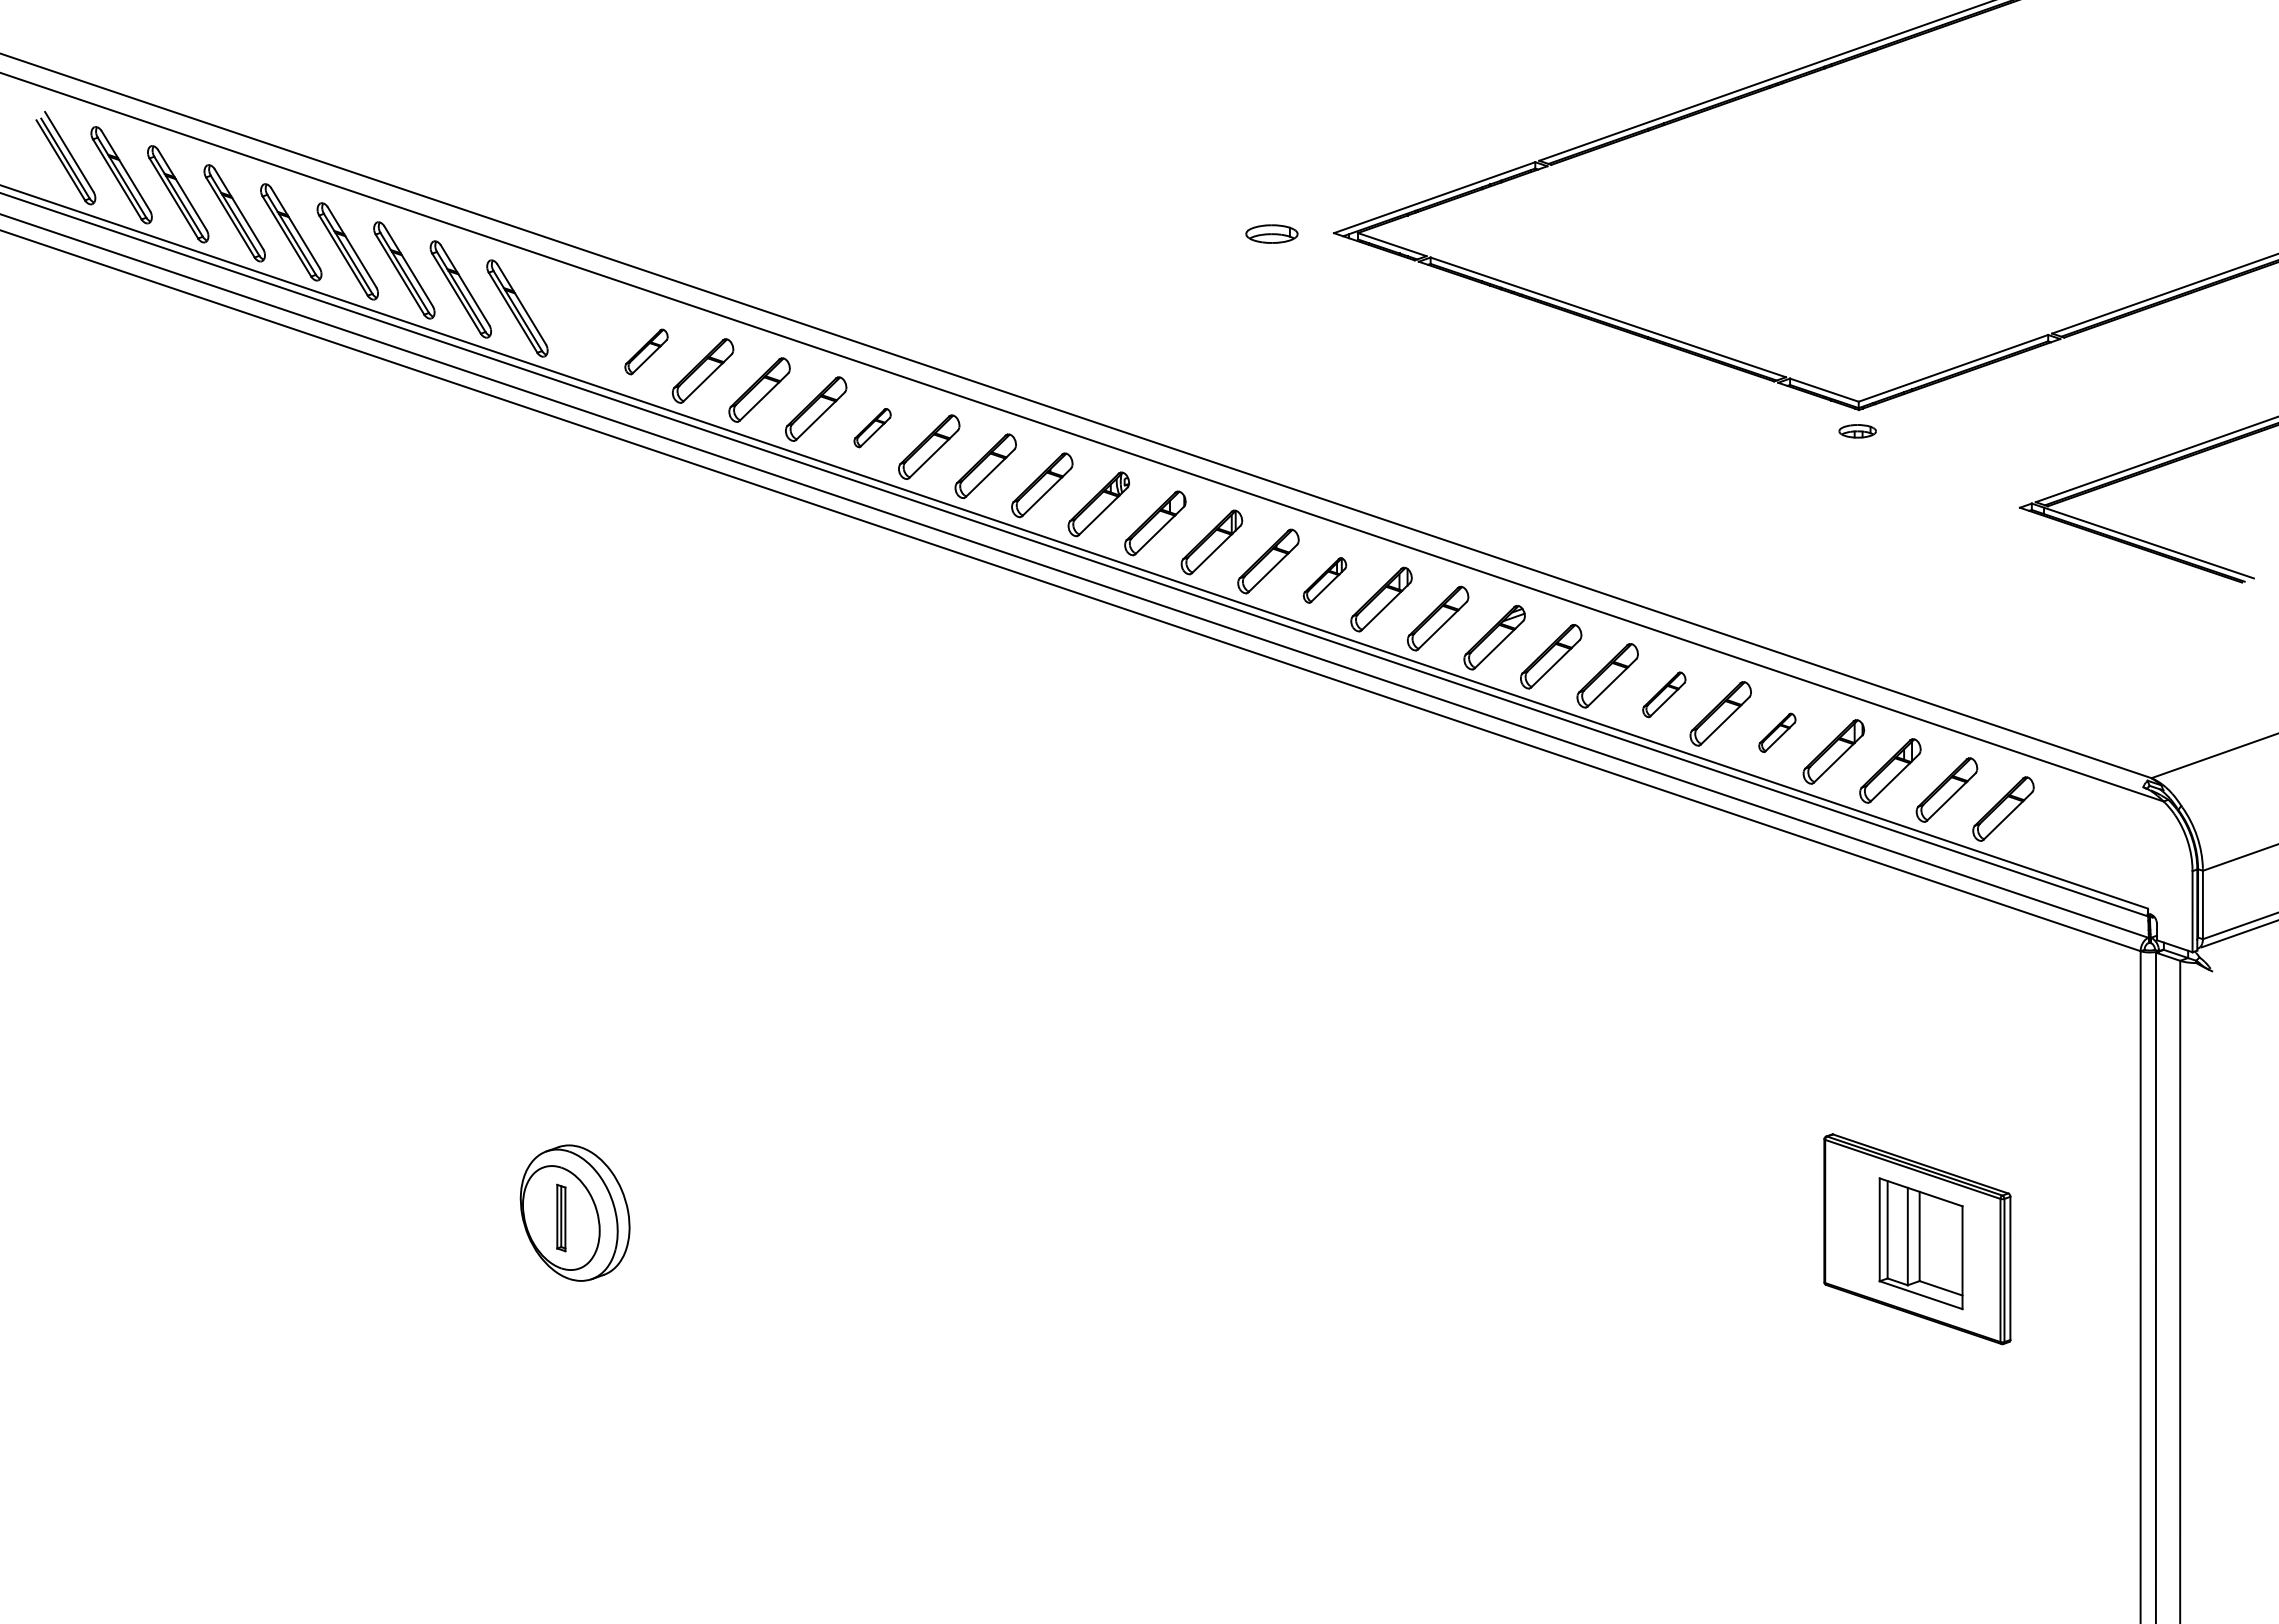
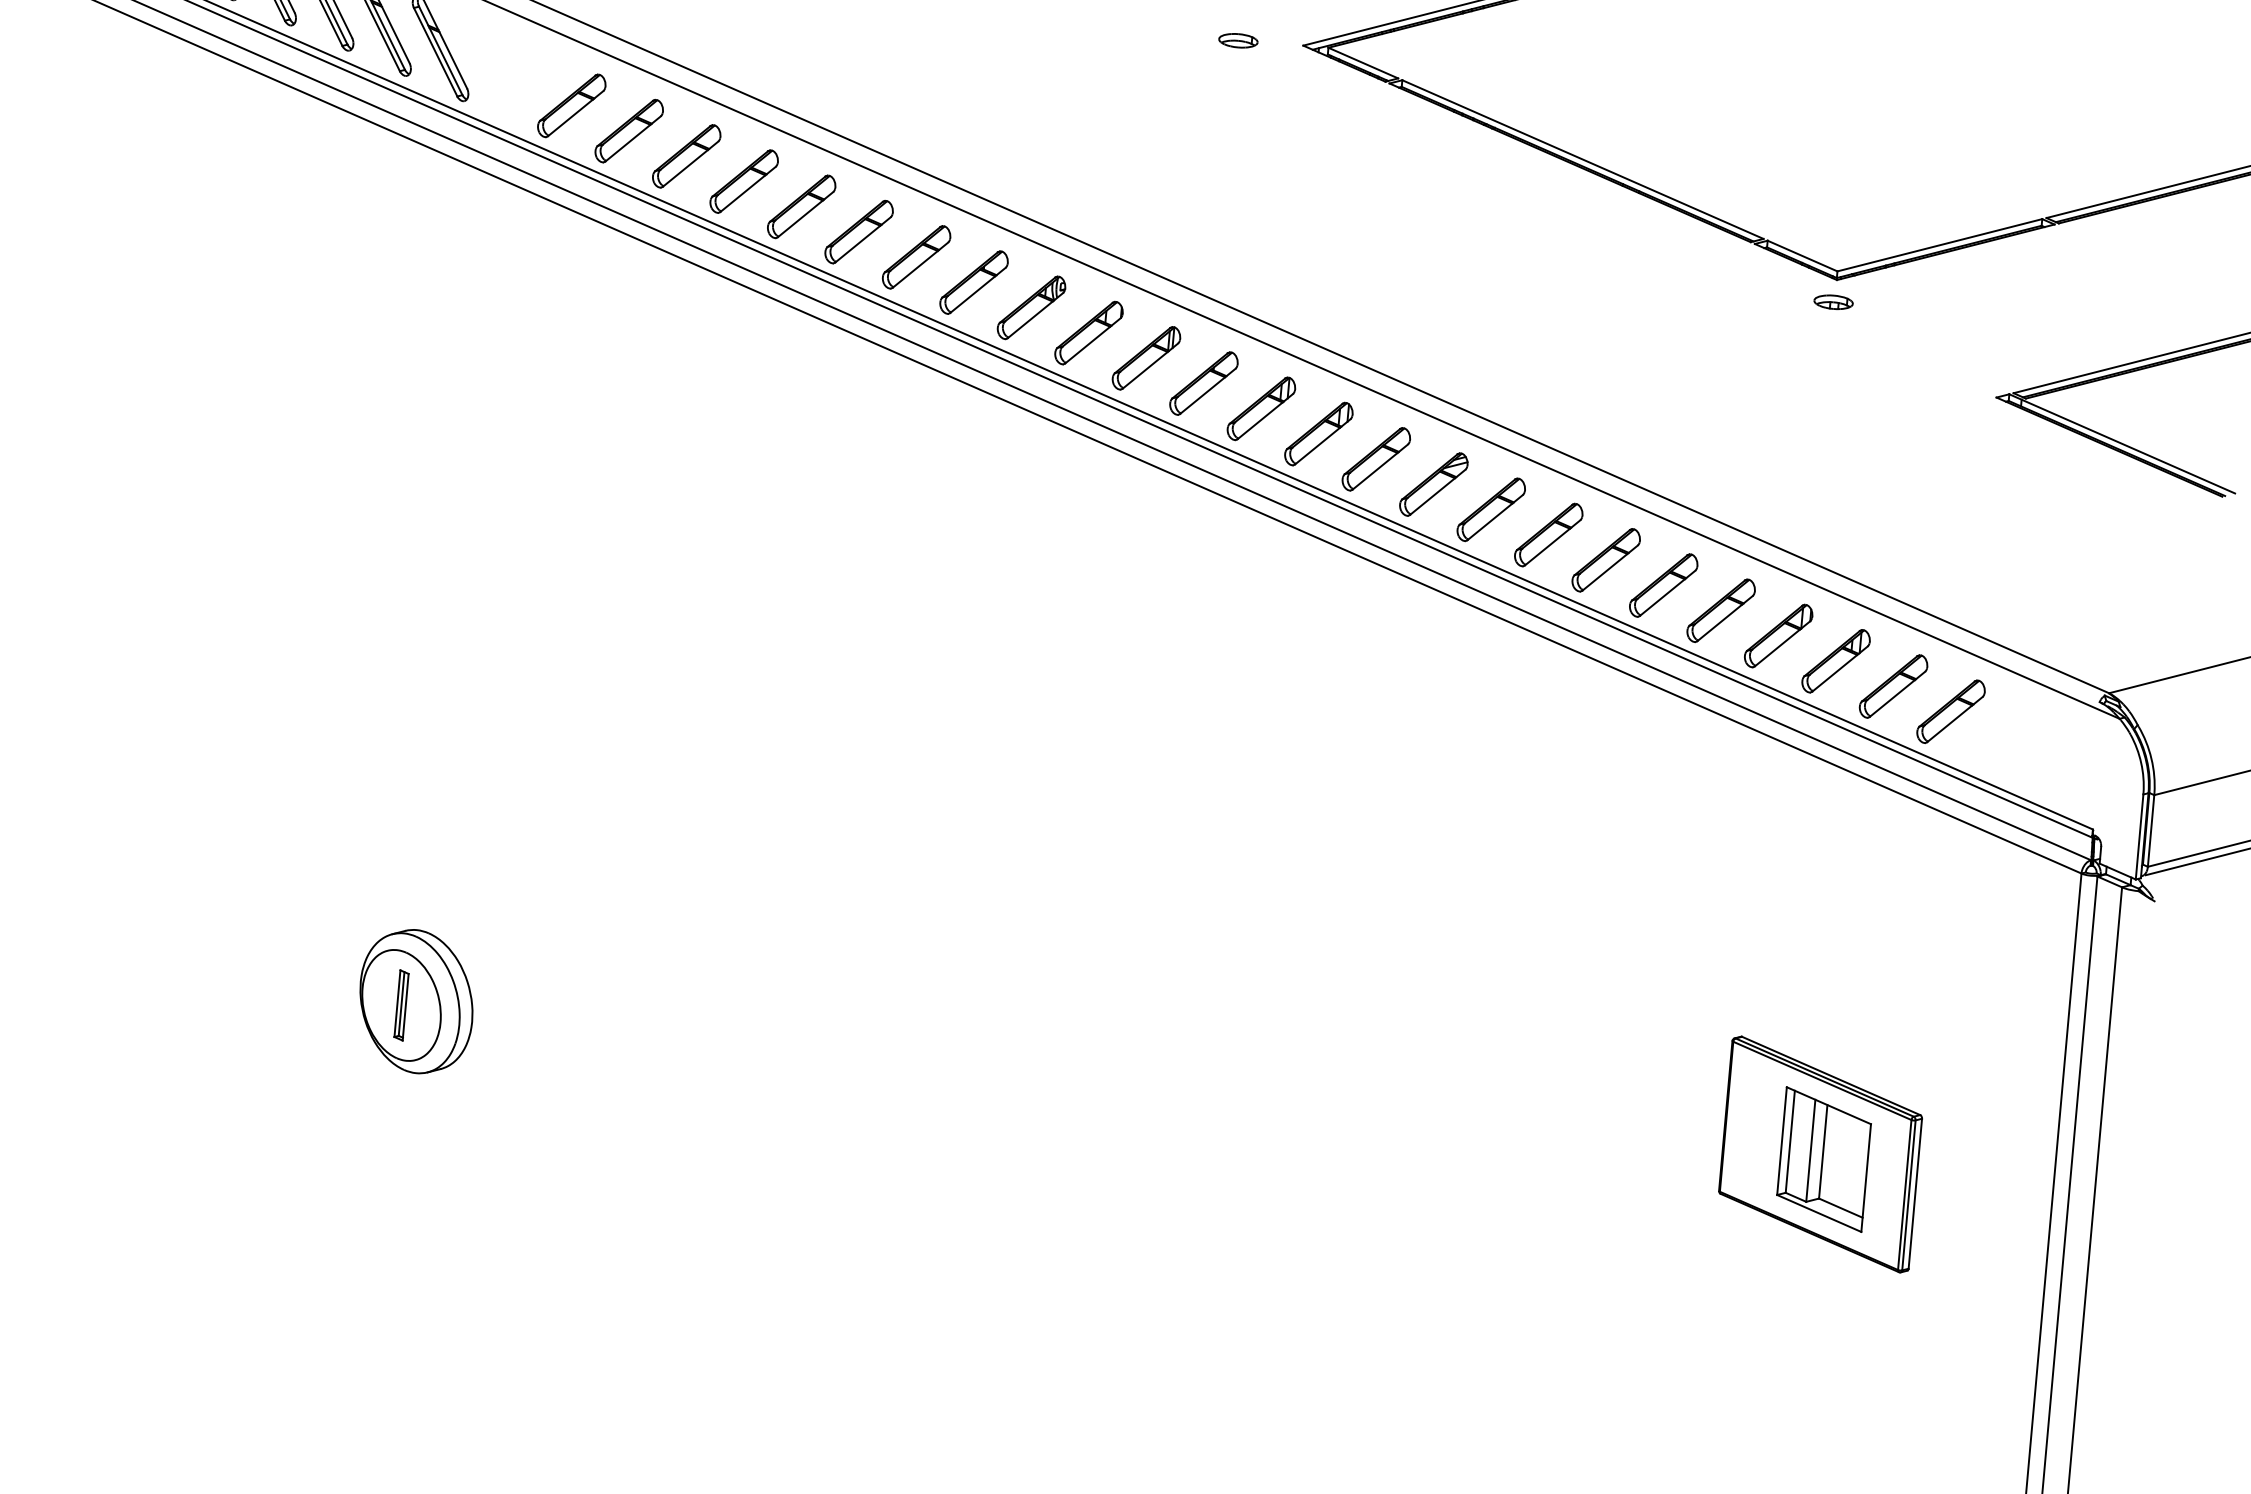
part: (1272, 233) -> (1238, 40), size x0.71
part: (646, 351) -> (571, 105), size x1.43
part: (872, 427) -> (801, 206), size x1.67
part: (1324, 580) -> (1260, 408), size x1.43
part: (1664, 694) -> (1606, 560), size x1.43
part: (1777, 732) -> (1721, 610), size x1.67

